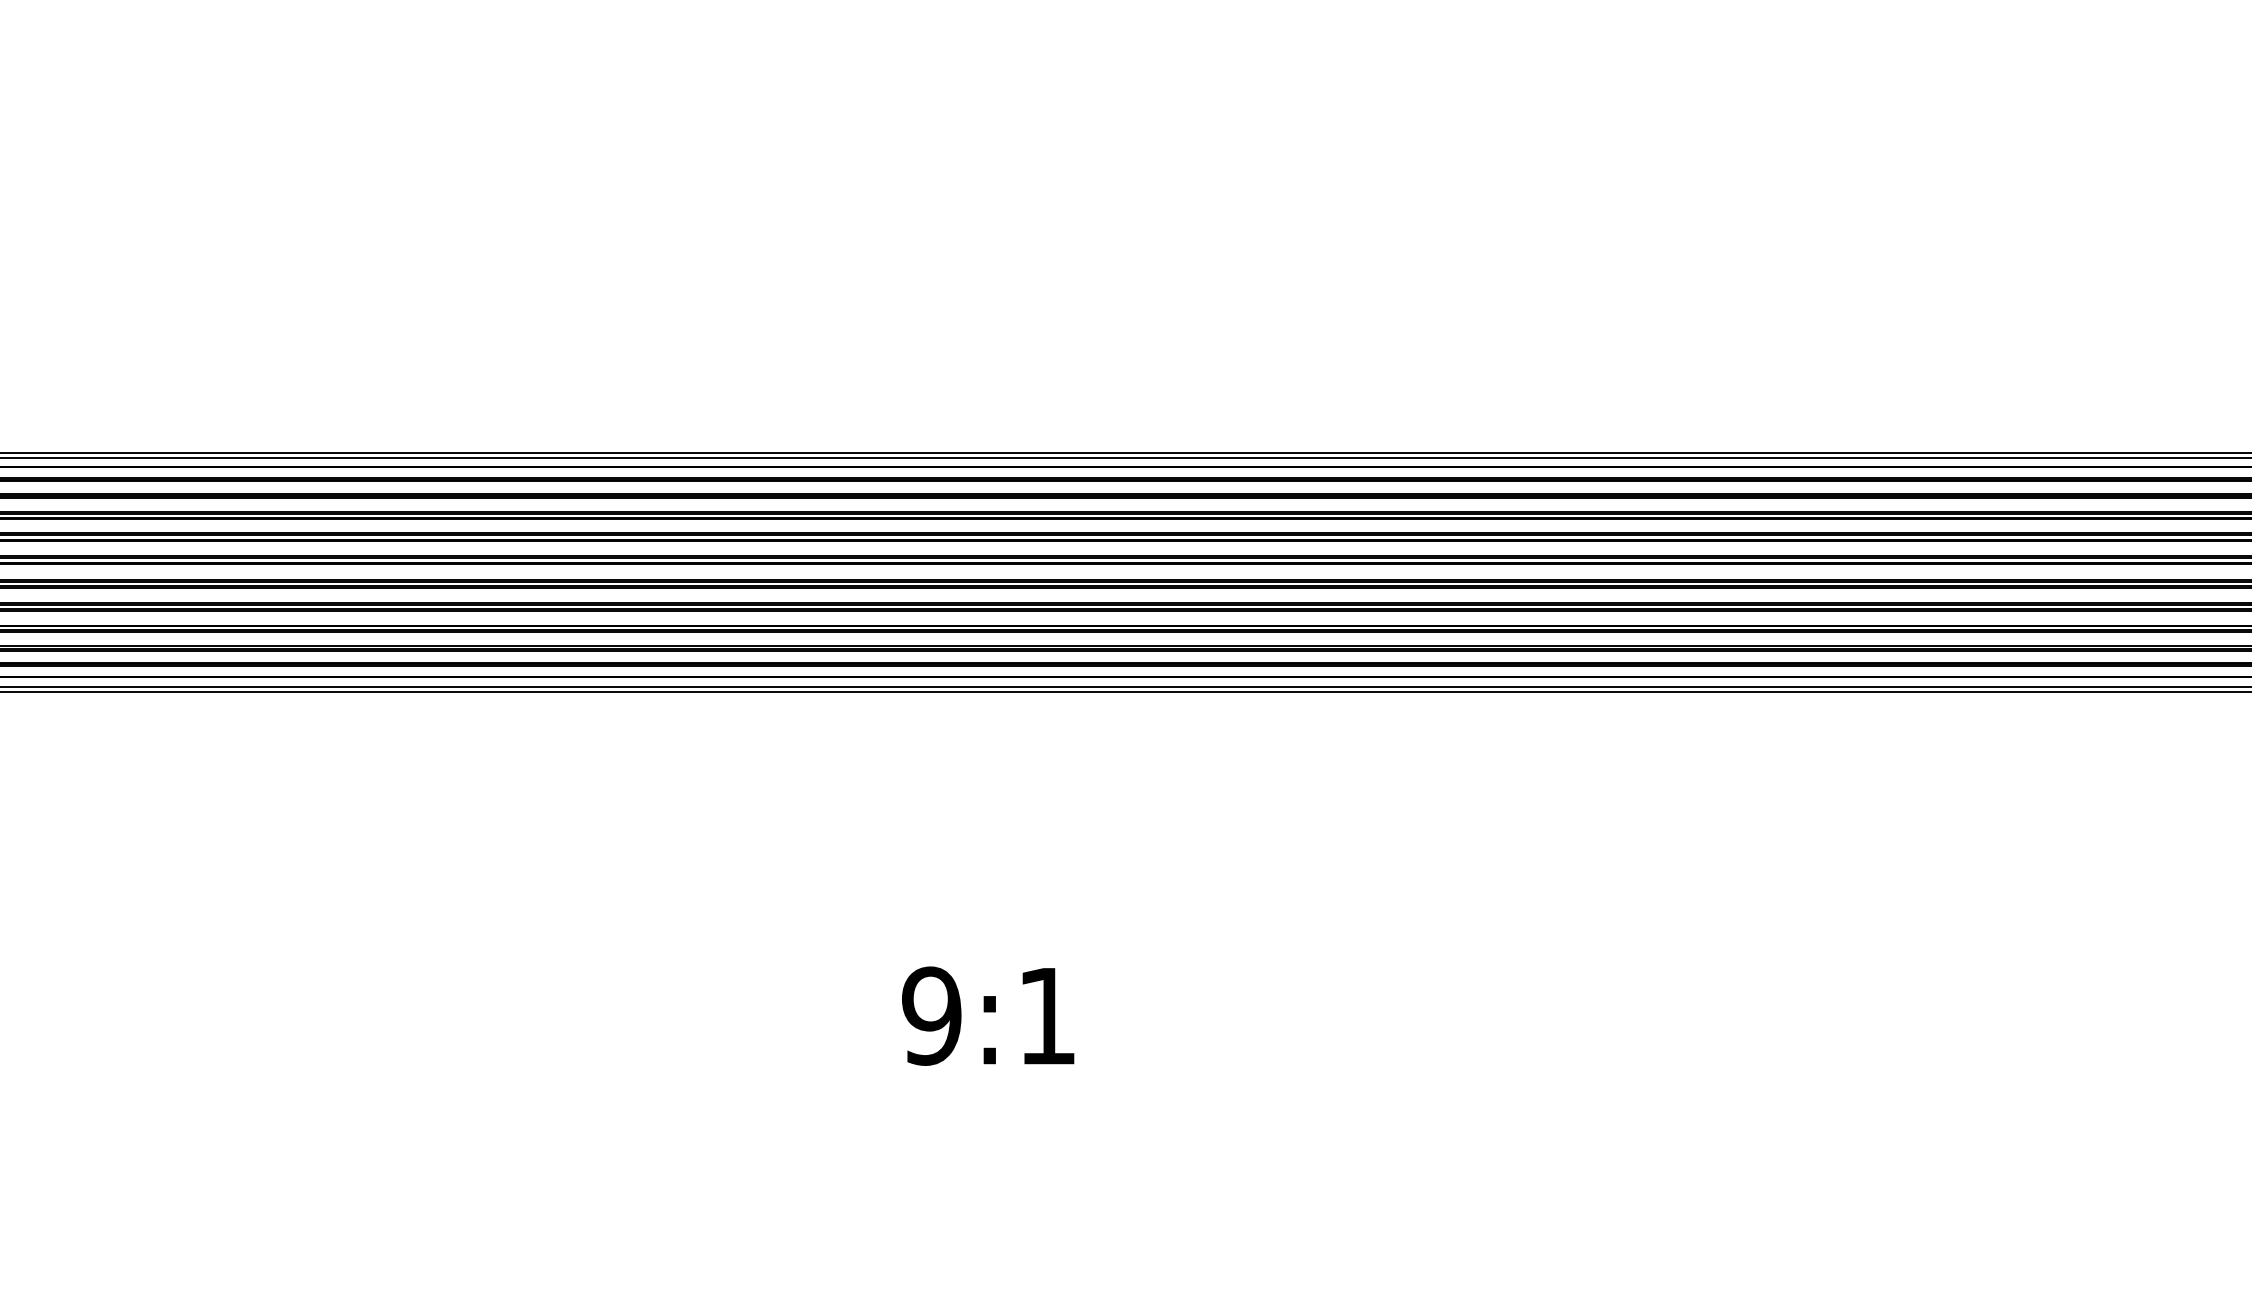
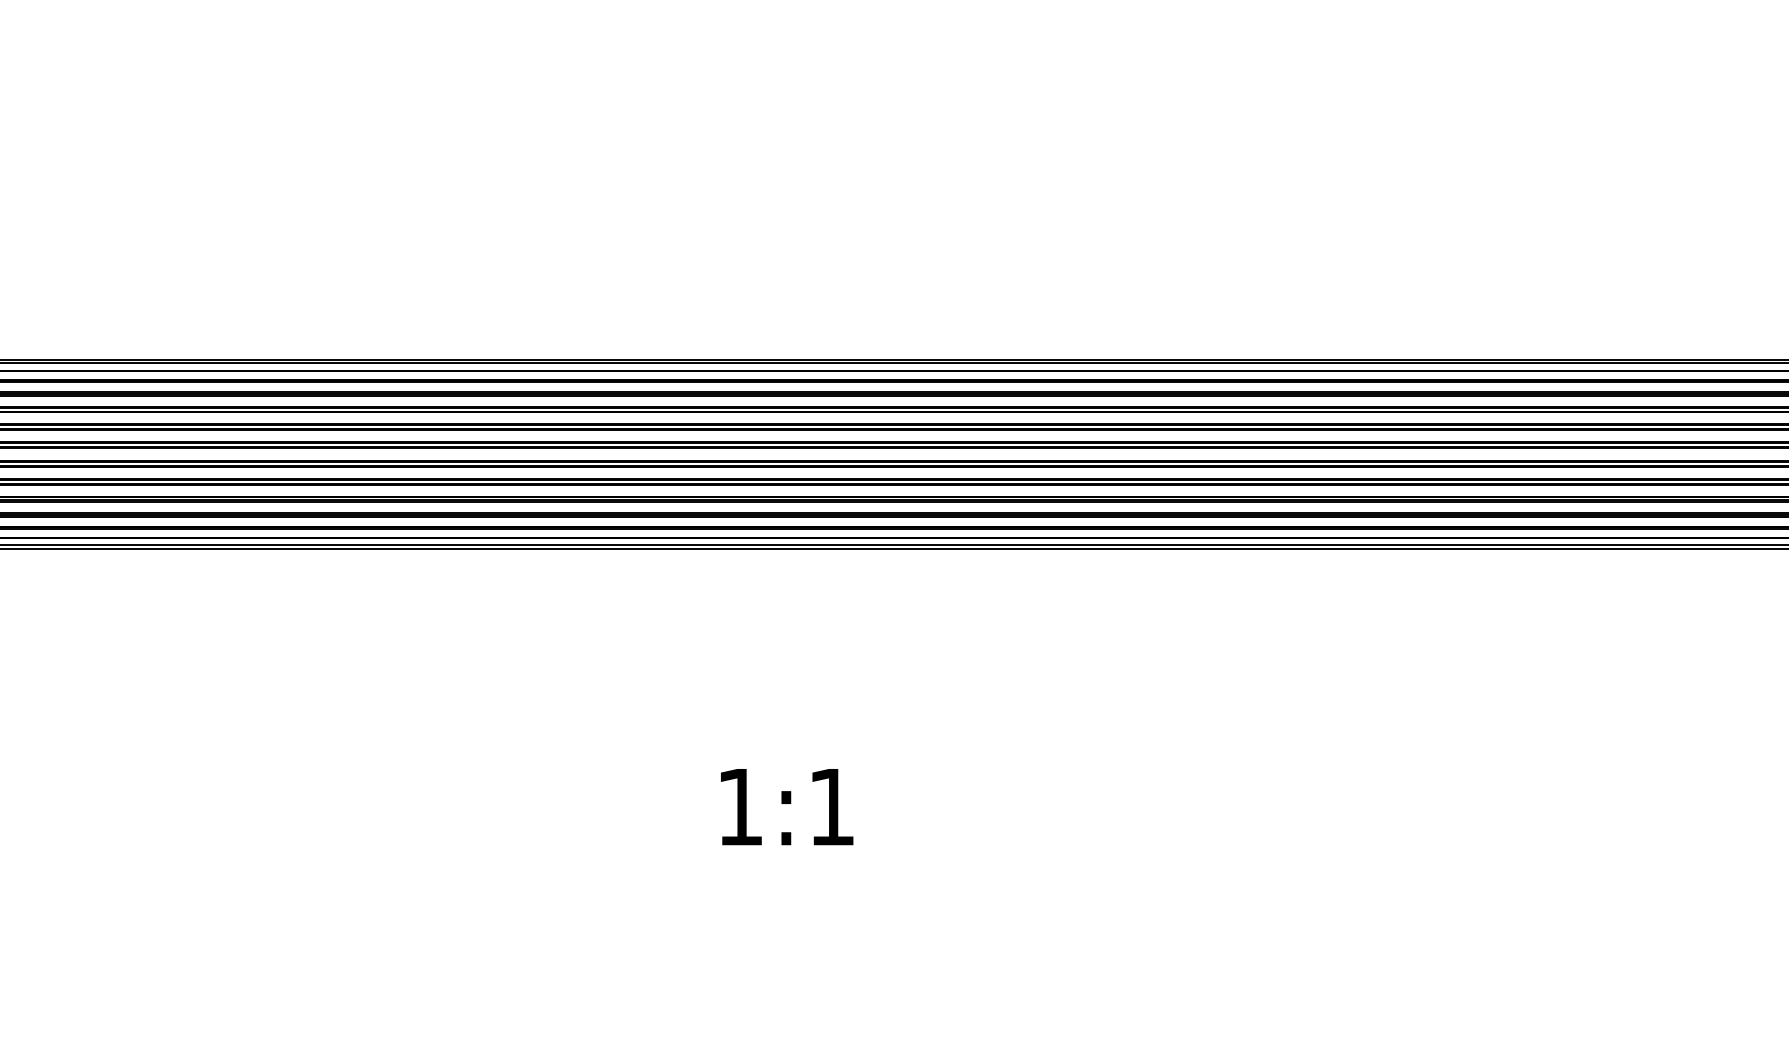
text: (931, 1015) -> (740, 806), 9:1 -> 1:1

